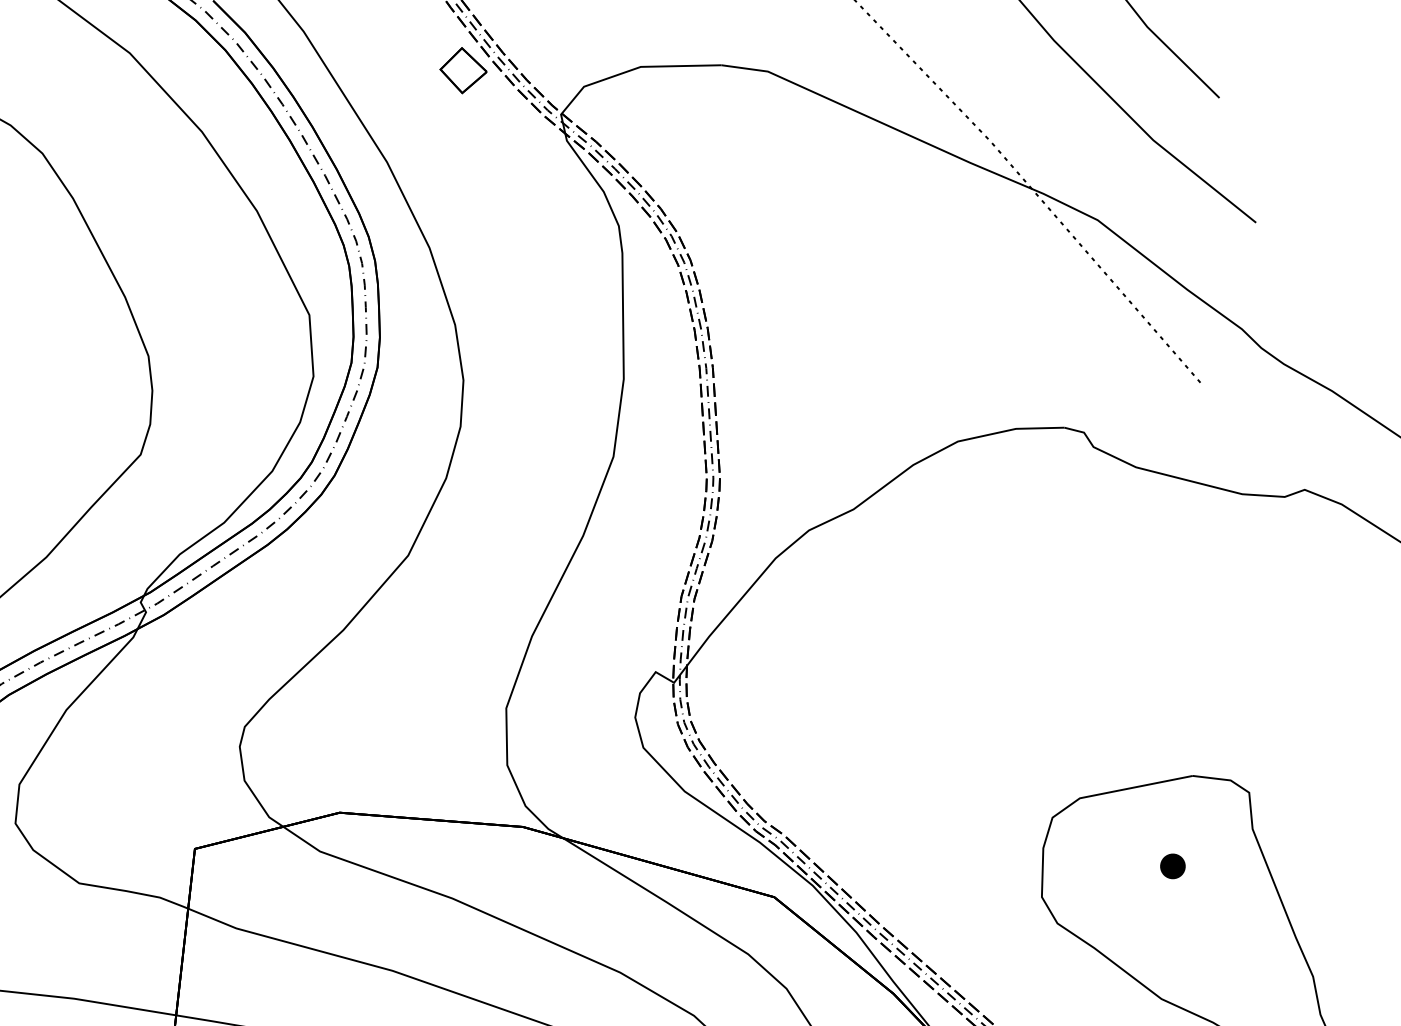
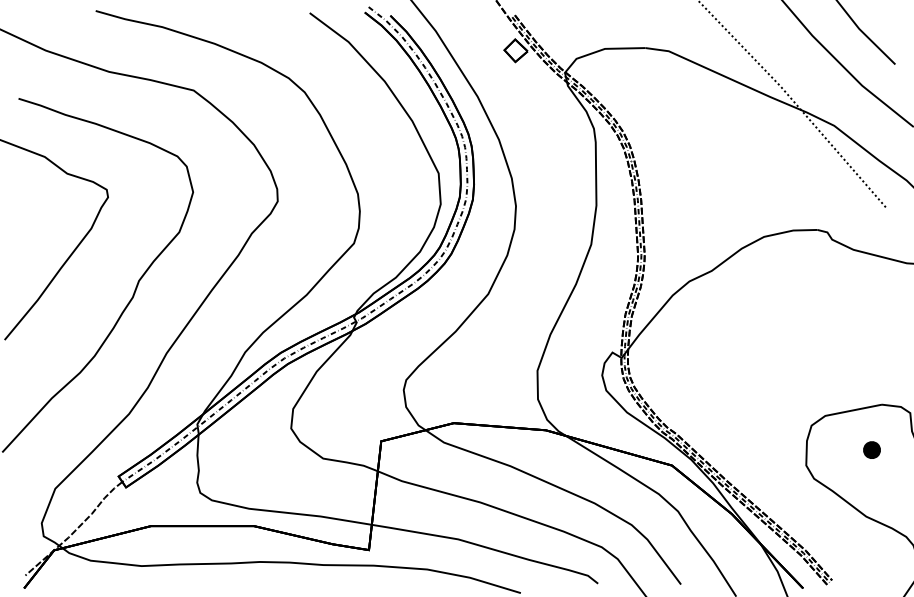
part: (1171, 865) -> (871, 449), size x1.4

